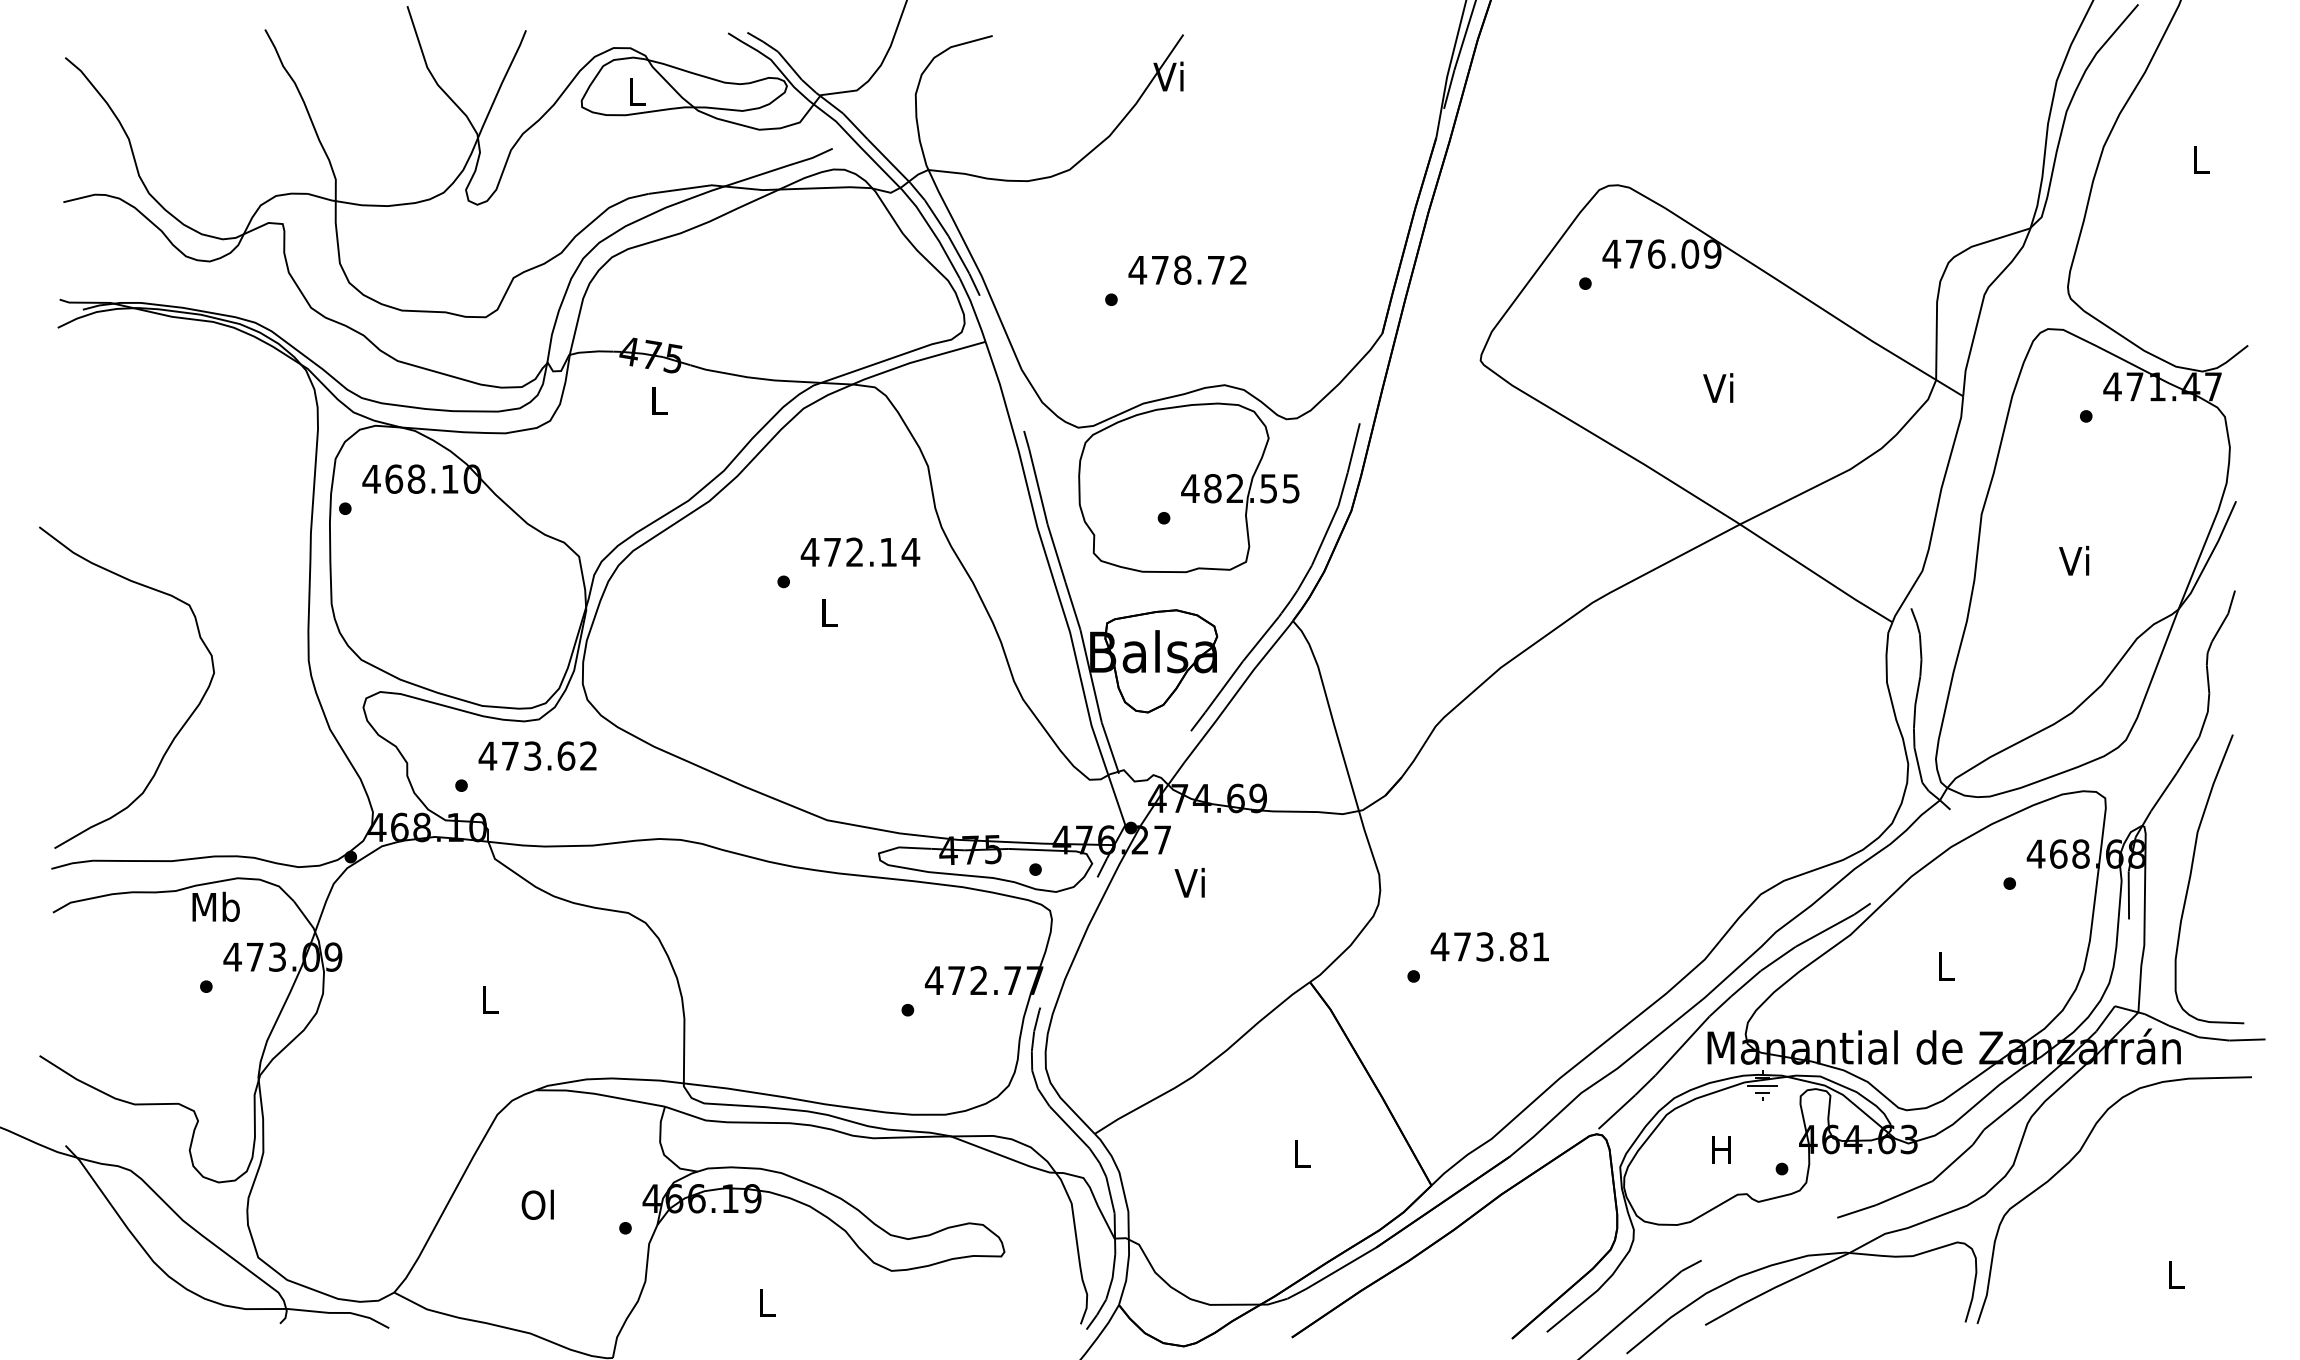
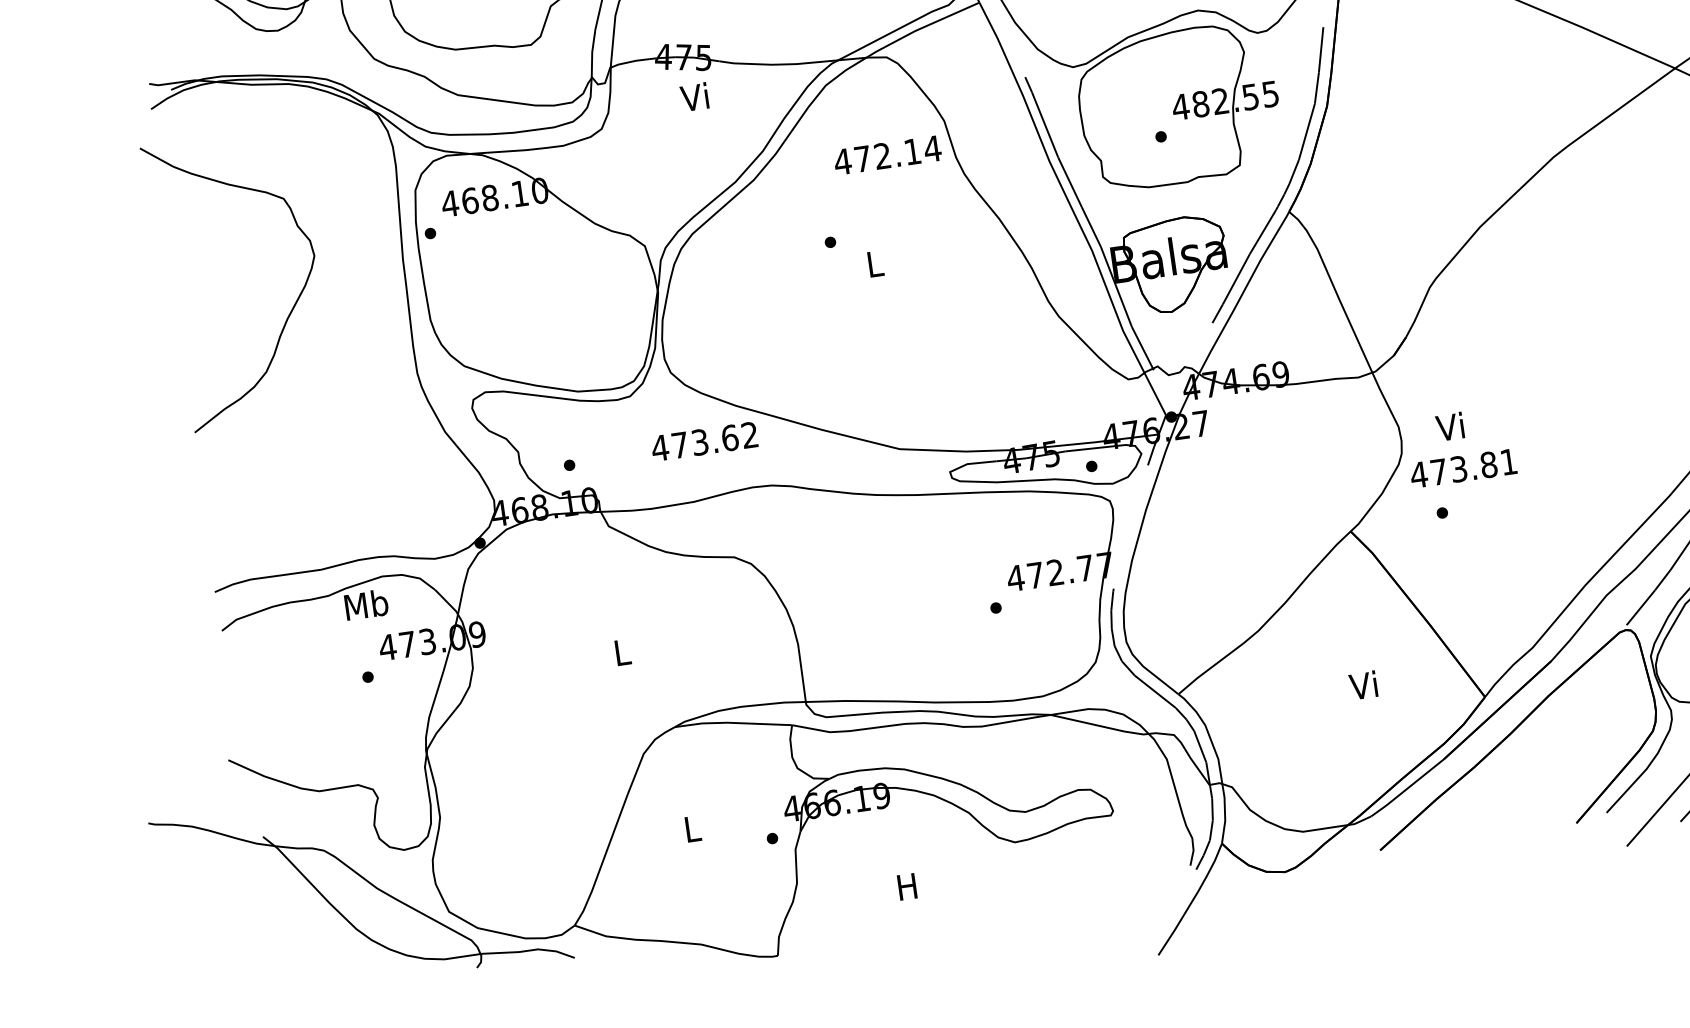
text: (657, 400) -> (694, 97), L -> Vi
text: (860, 551) -> (887, 154), moved
curve: (181, 726) -> (292, 307), moved
text: (537, 755) -> (704, 441), moved
text: (1189, 882) -> (1449, 426), moved
text: (1489, 946) -> (1463, 468), moved
text: (1299, 1153) -> (1363, 685), L -> Vi
text: (537, 1204) -> (691, 828), Ol -> L
text: (765, 1302) -> (906, 886), L -> H

